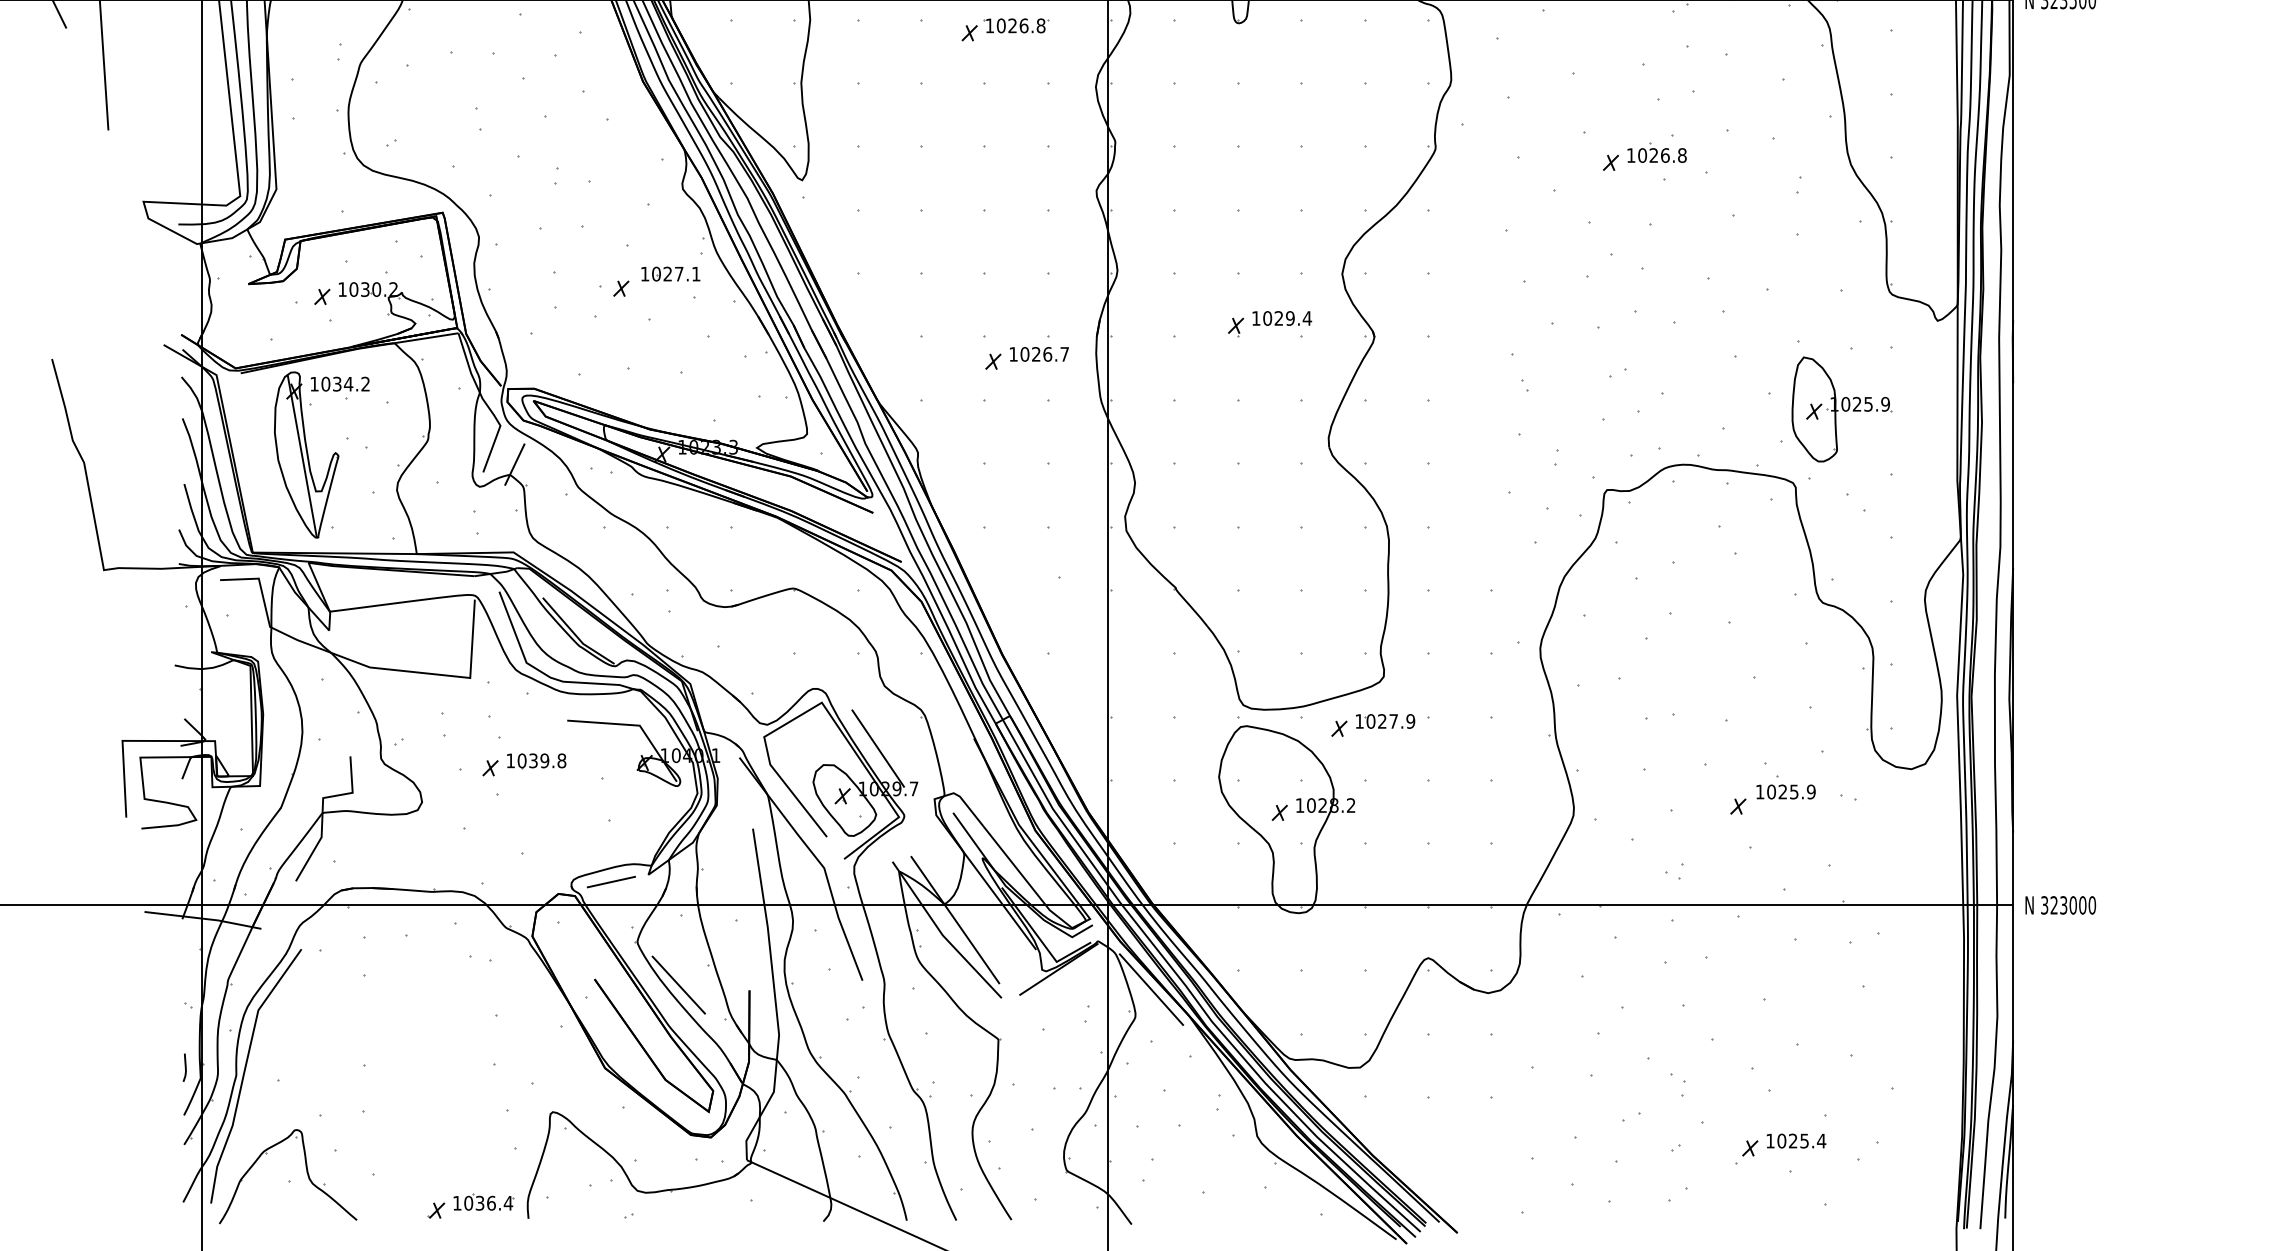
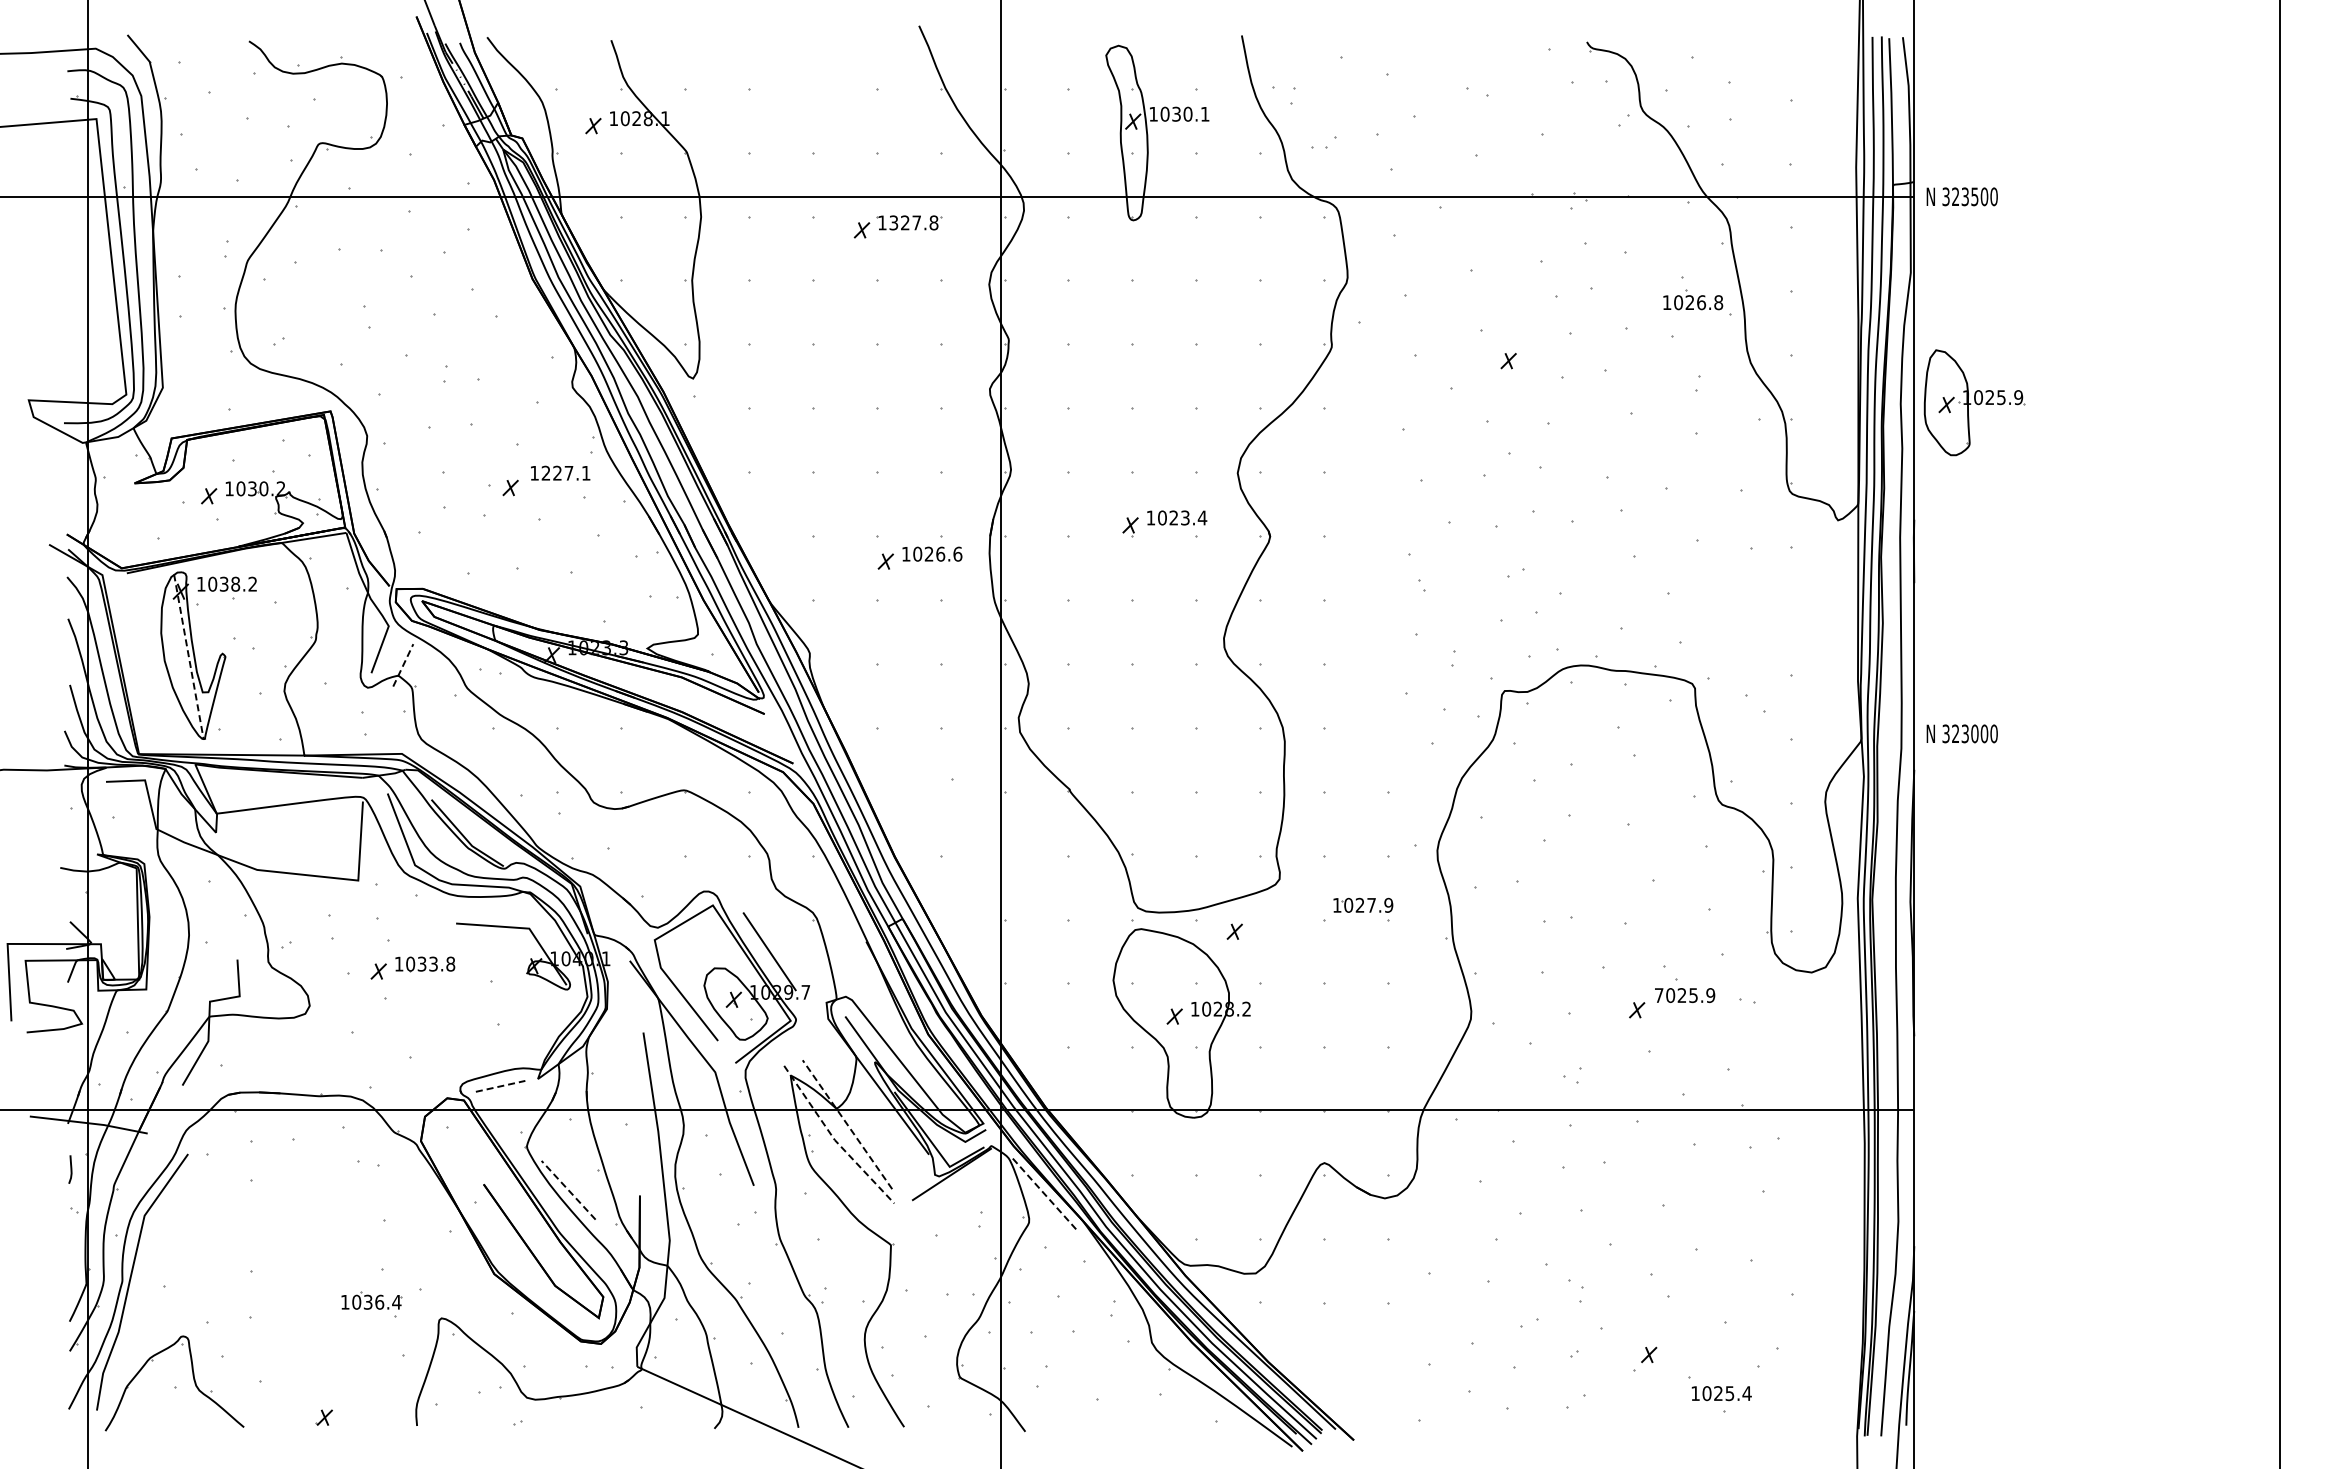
text: (1012, 25) -> (905, 222), 1026.8 -> 1327.8
part: (1657, 152) -> (1693, 299), moved
text: (655, 273) -> (545, 472), 1027.1 -> 1227.1
text: (1289, 317) -> (1184, 517), 1029.4 -> 1023.4
text: (1064, 353) -> (957, 553), 1026.7 -> 1026.6
text: (348, 383) -> (235, 583), 1034.2 -> 1038.2
part: (1841, 409) -> (1974, 402), moved
line: (301, 456) -> (188, 657), solid -> dashed
line: (515, 463) -> (403, 664), solid -> dashed
part: (1385, 720) -> (1363, 904), moved
text: (544, 760) -> (433, 963), 1039.8 -> 1033.8
text: (1760, 791) -> (1659, 995), 1025.9 -> 7025.9
line: (612, 882) -> (501, 1086), solid -> dashed
text: (2059, 905) -> (1961, 733), moved
line: (955, 919) -> (847, 1124), solid -> dashed
line: (942, 934) -> (834, 1139), solid -> dashed
line: (678, 985) -> (568, 1190), solid -> dashed
line: (1151, 989) -> (1045, 1194), solid -> dashed
curve: (184, 1067) -> (70, 1169), moved
text: (1796, 1141) -> (1721, 1393), moved
part: (483, 1201) -> (371, 1300), moved

